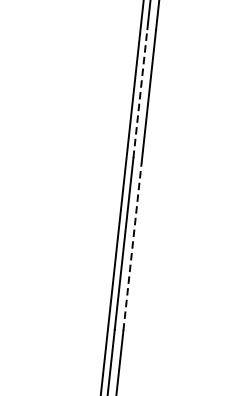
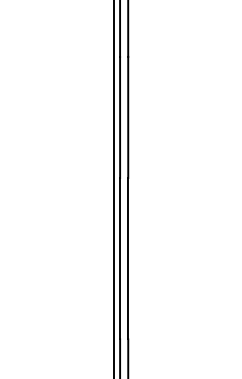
line: (140, 93) -> (120, 117), dashed -> solid
line: (133, 244) -> (128, 258), dashed -> solid

